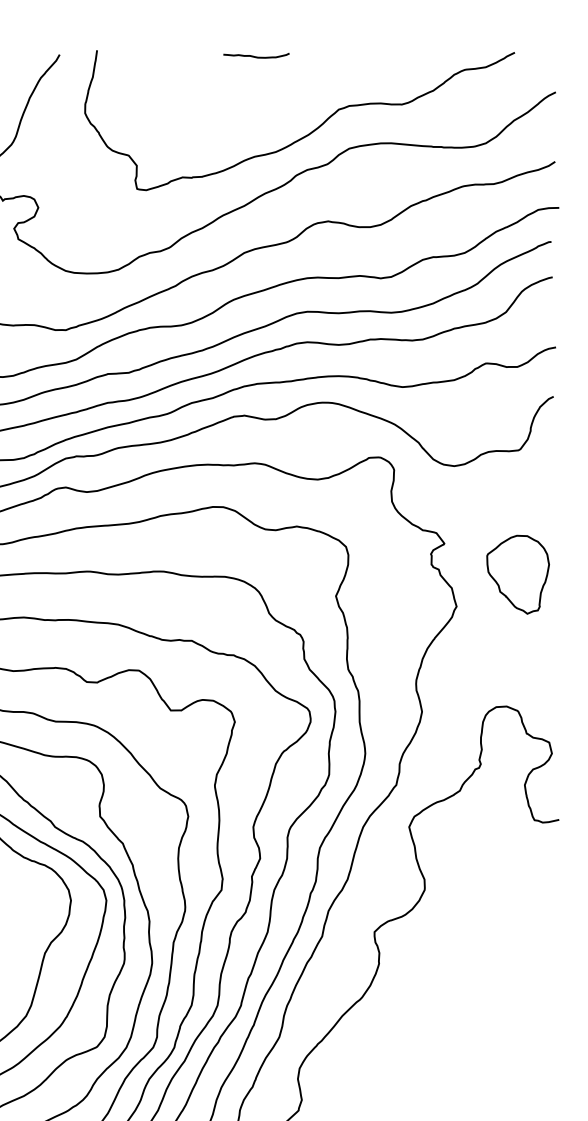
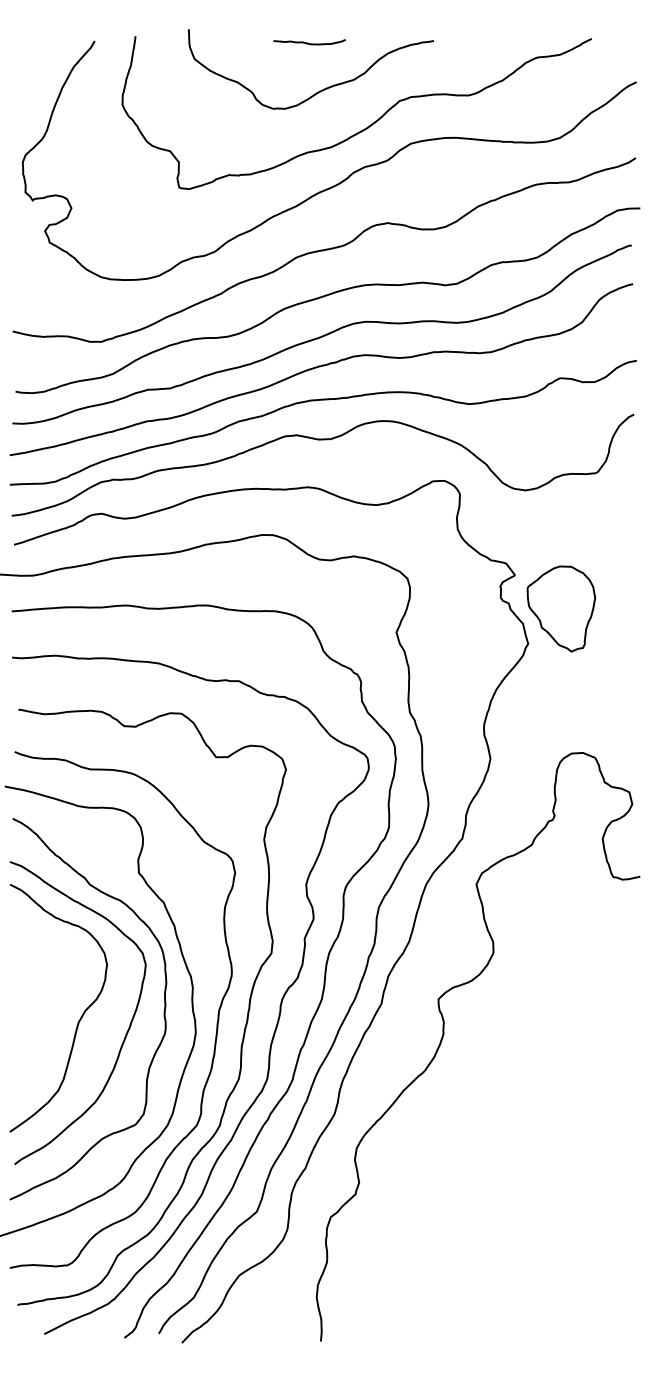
curve: (265, 99) -> (319, 90), added
part: (518, 574) -> (561, 608), moved

